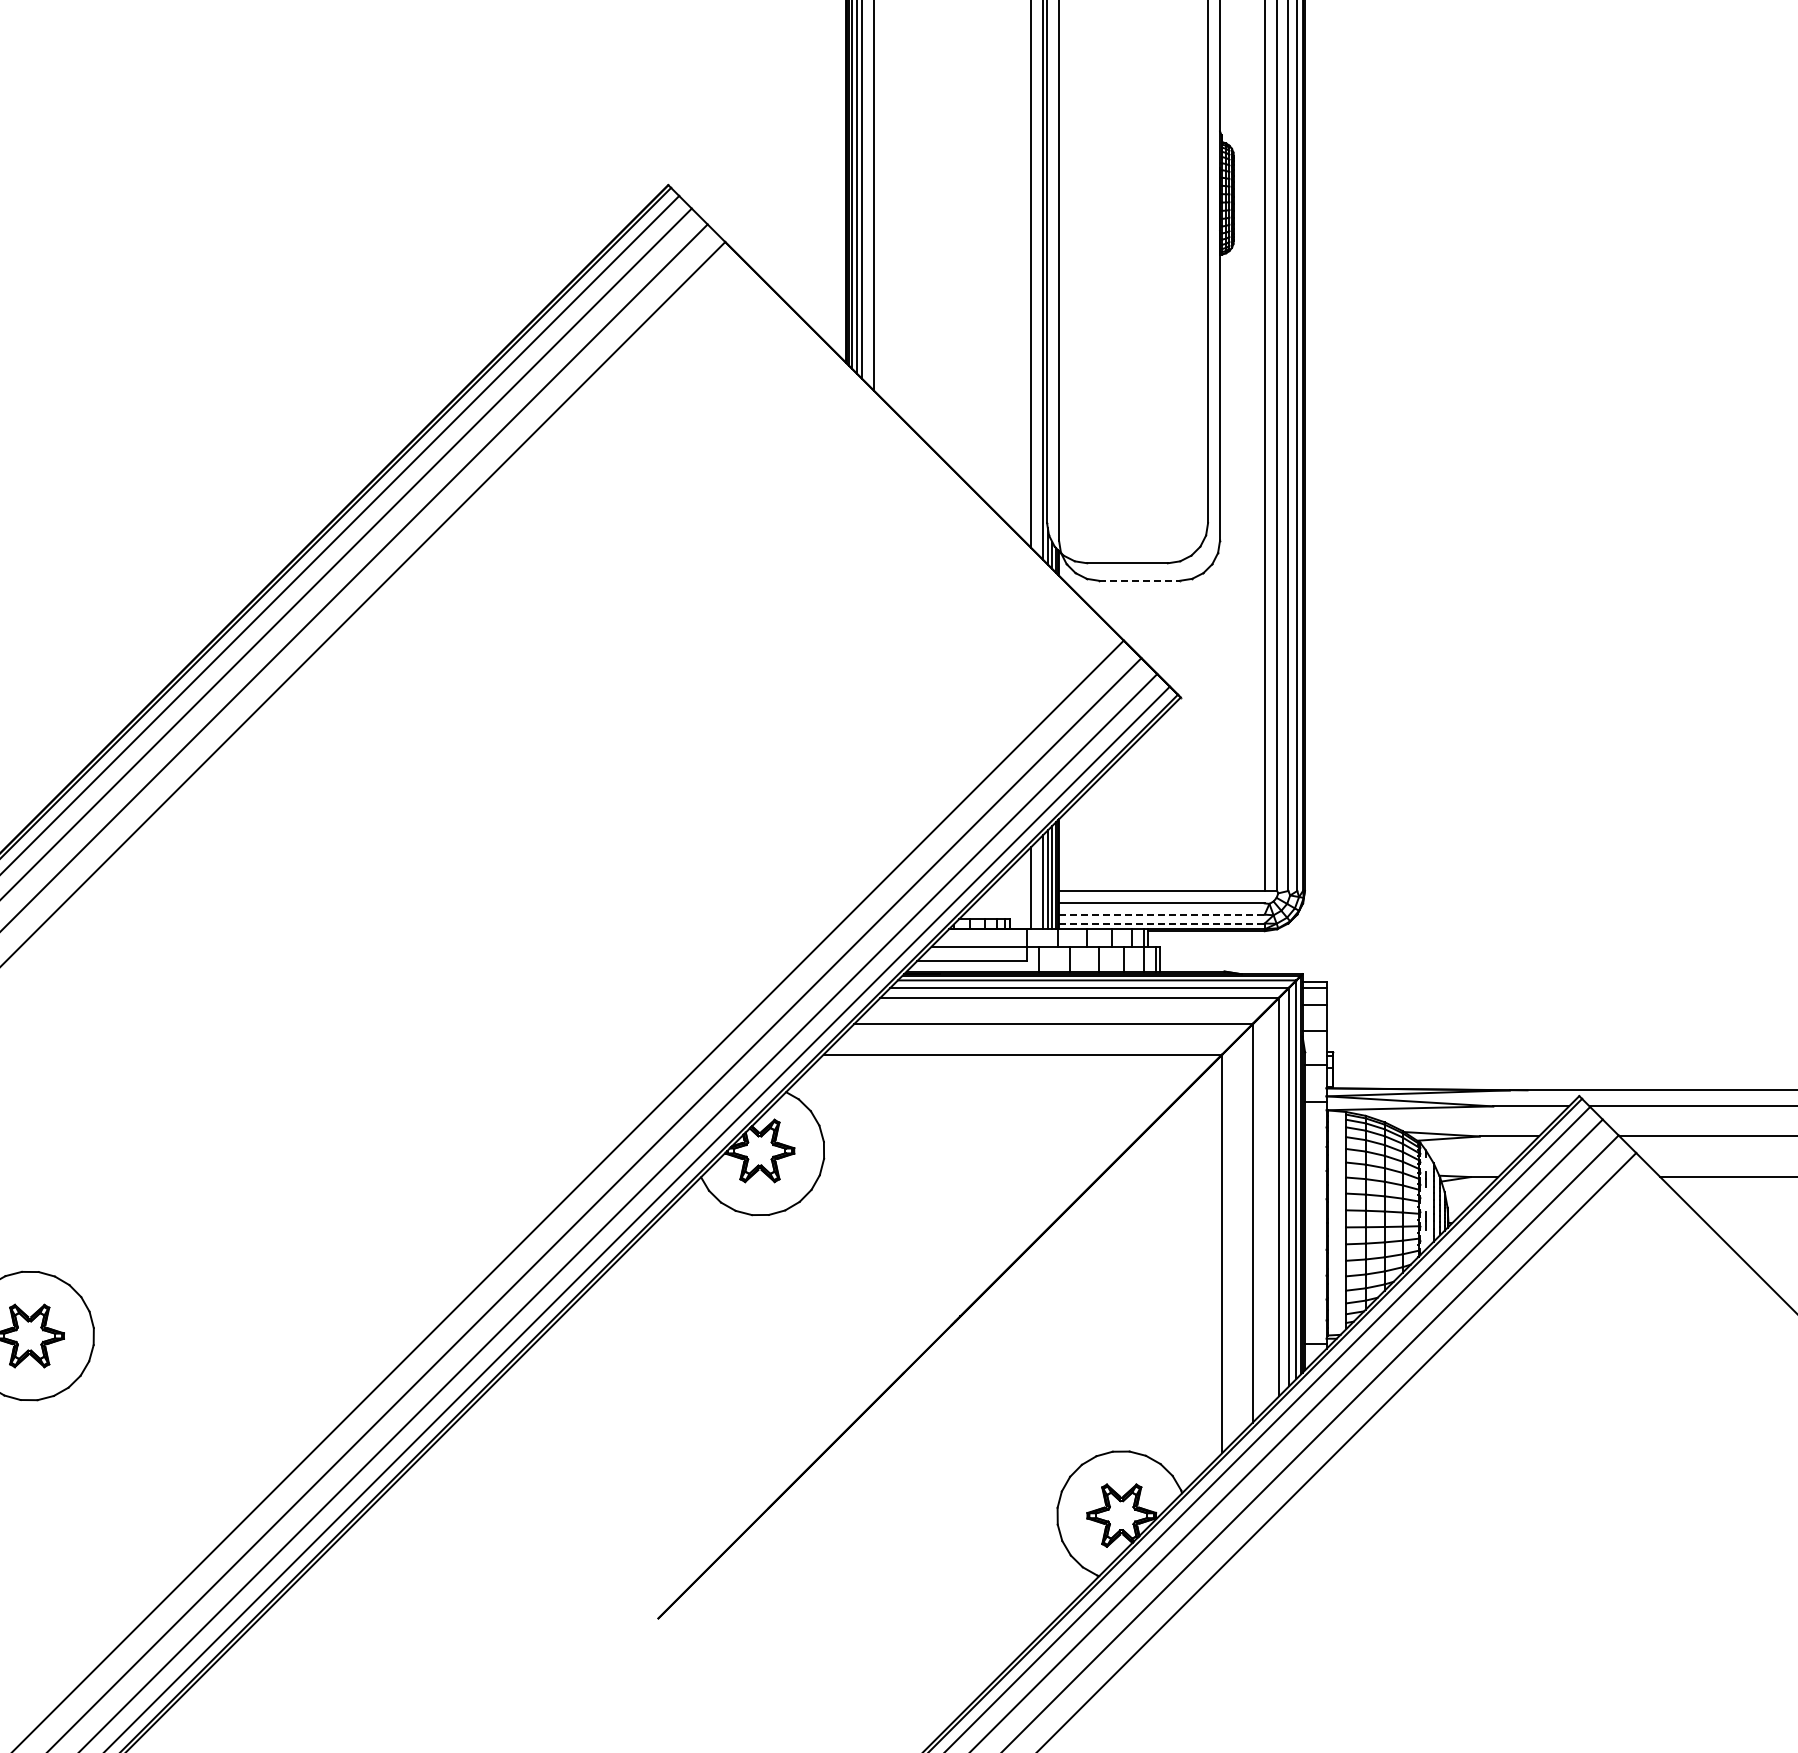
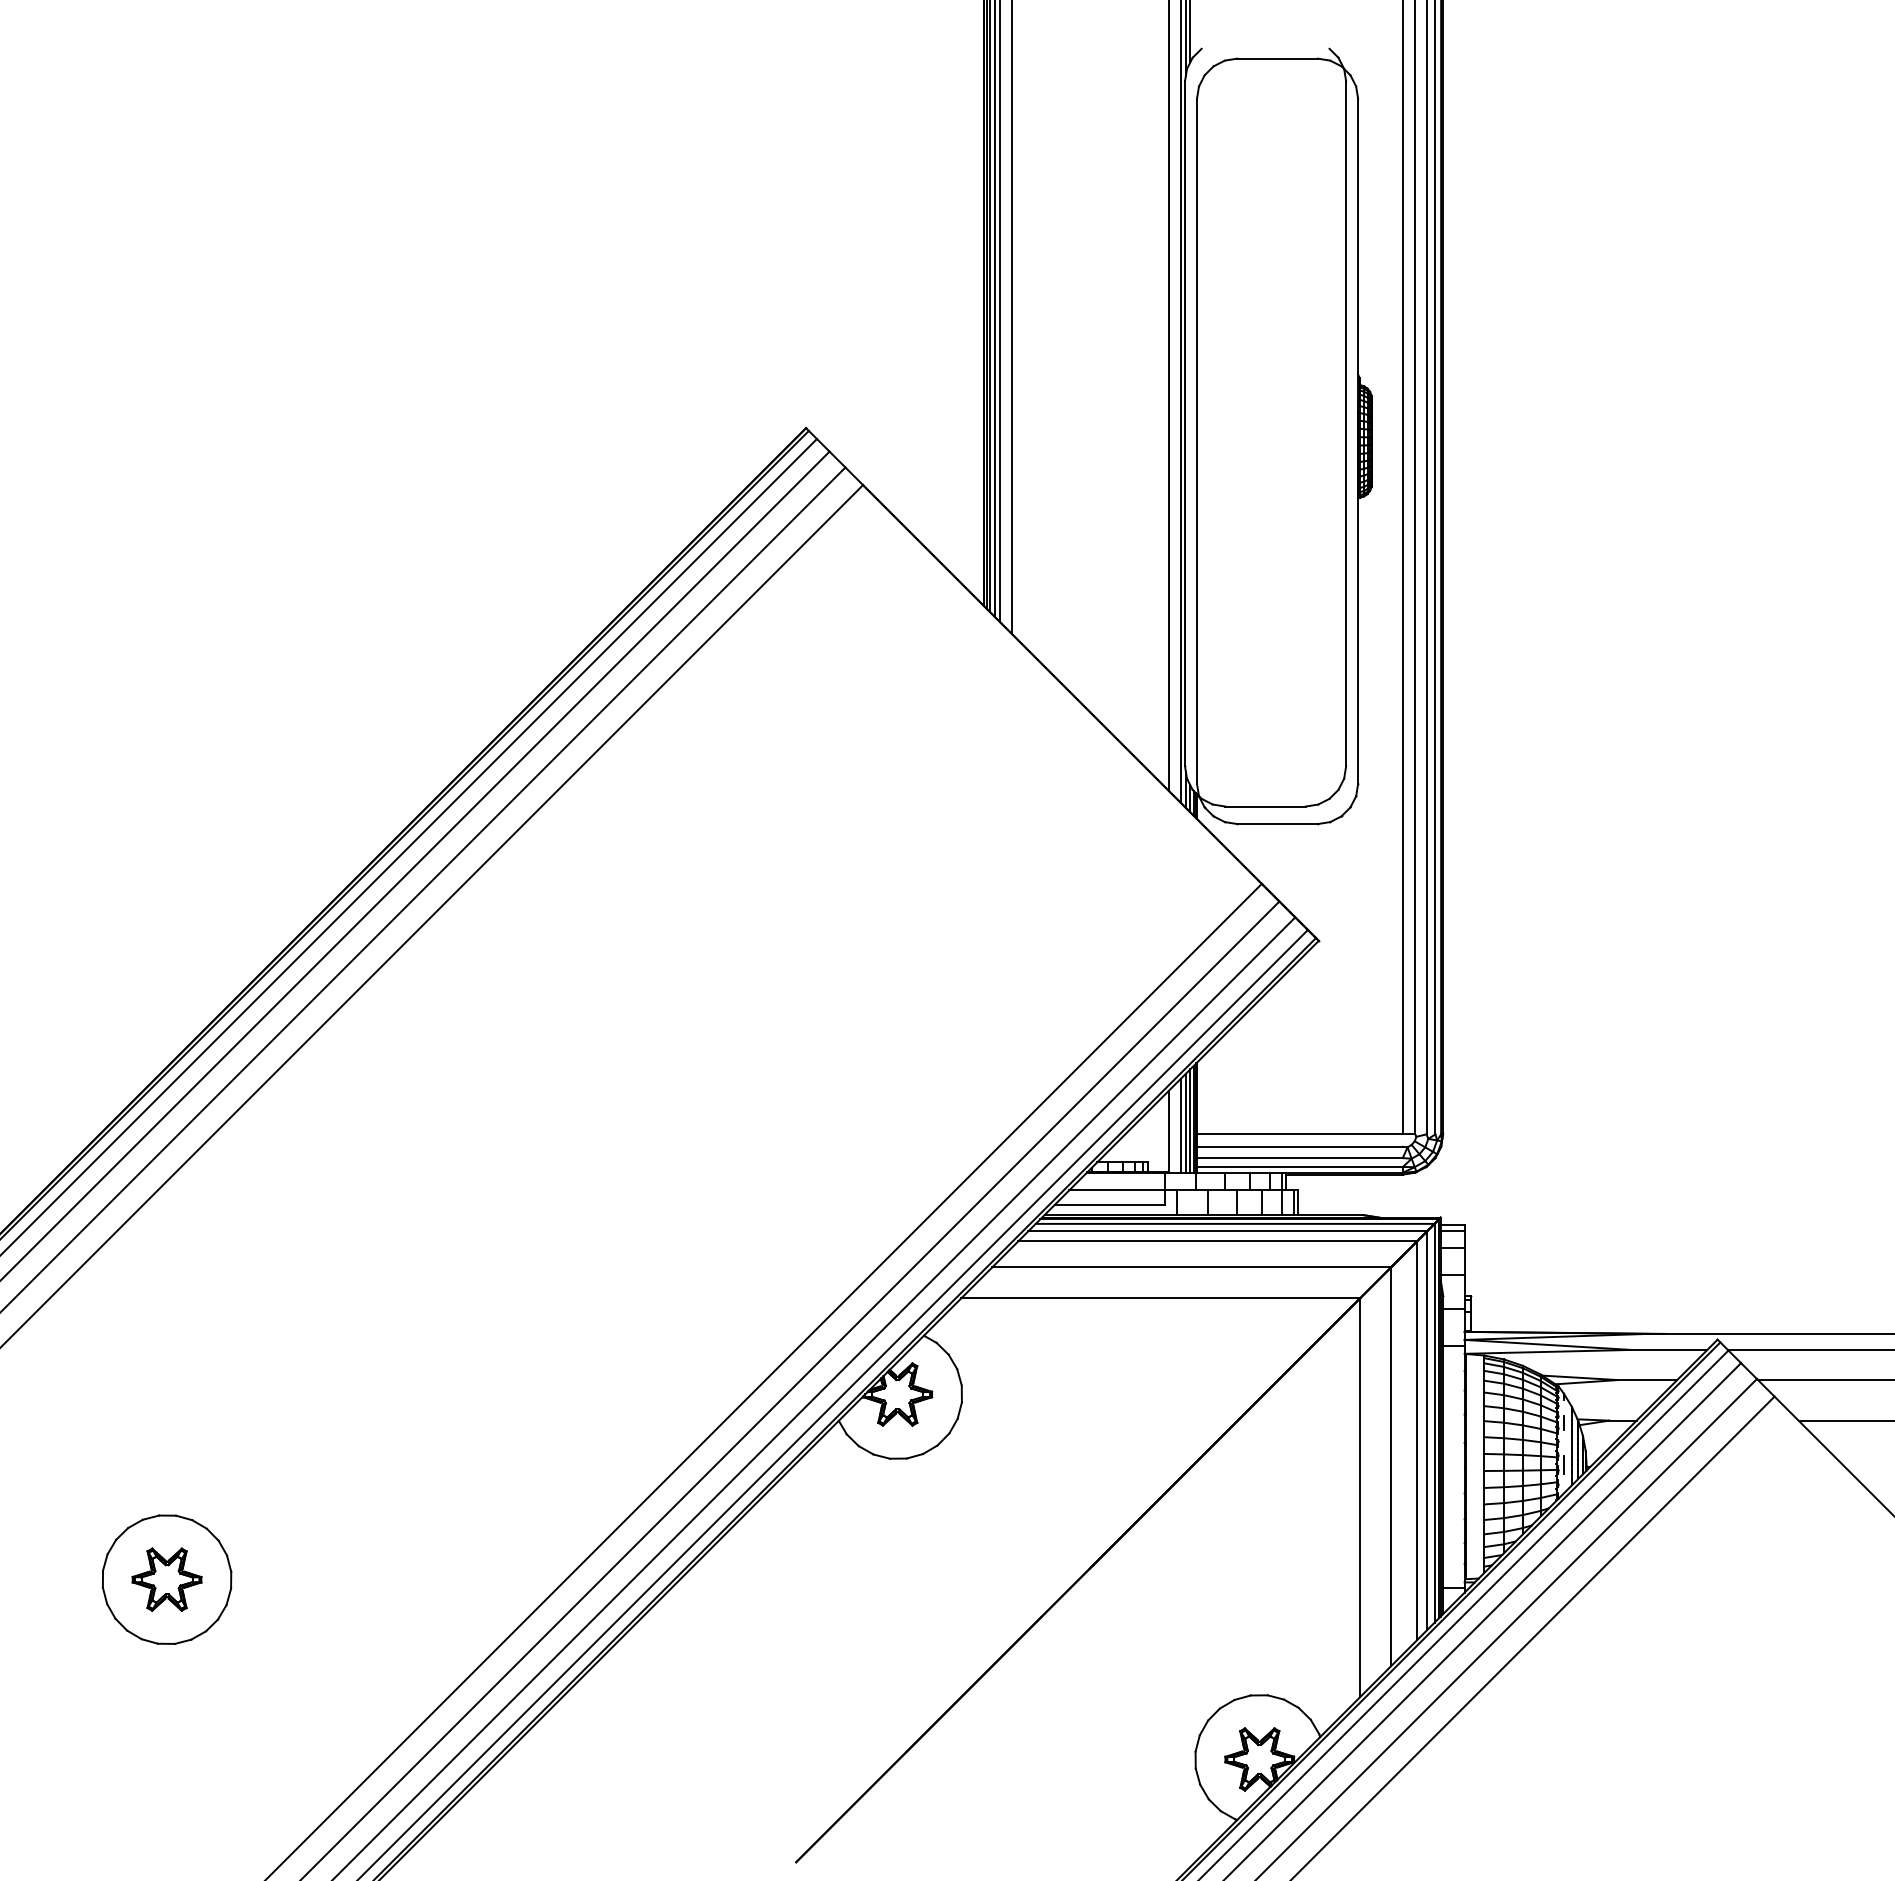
line: (1140, 581) -> (1278, 824), dashed -> solid
line: (1161, 915) -> (1299, 1158), dashed -> solid
line: (1161, 923) -> (1299, 1166), dashed -> solid

